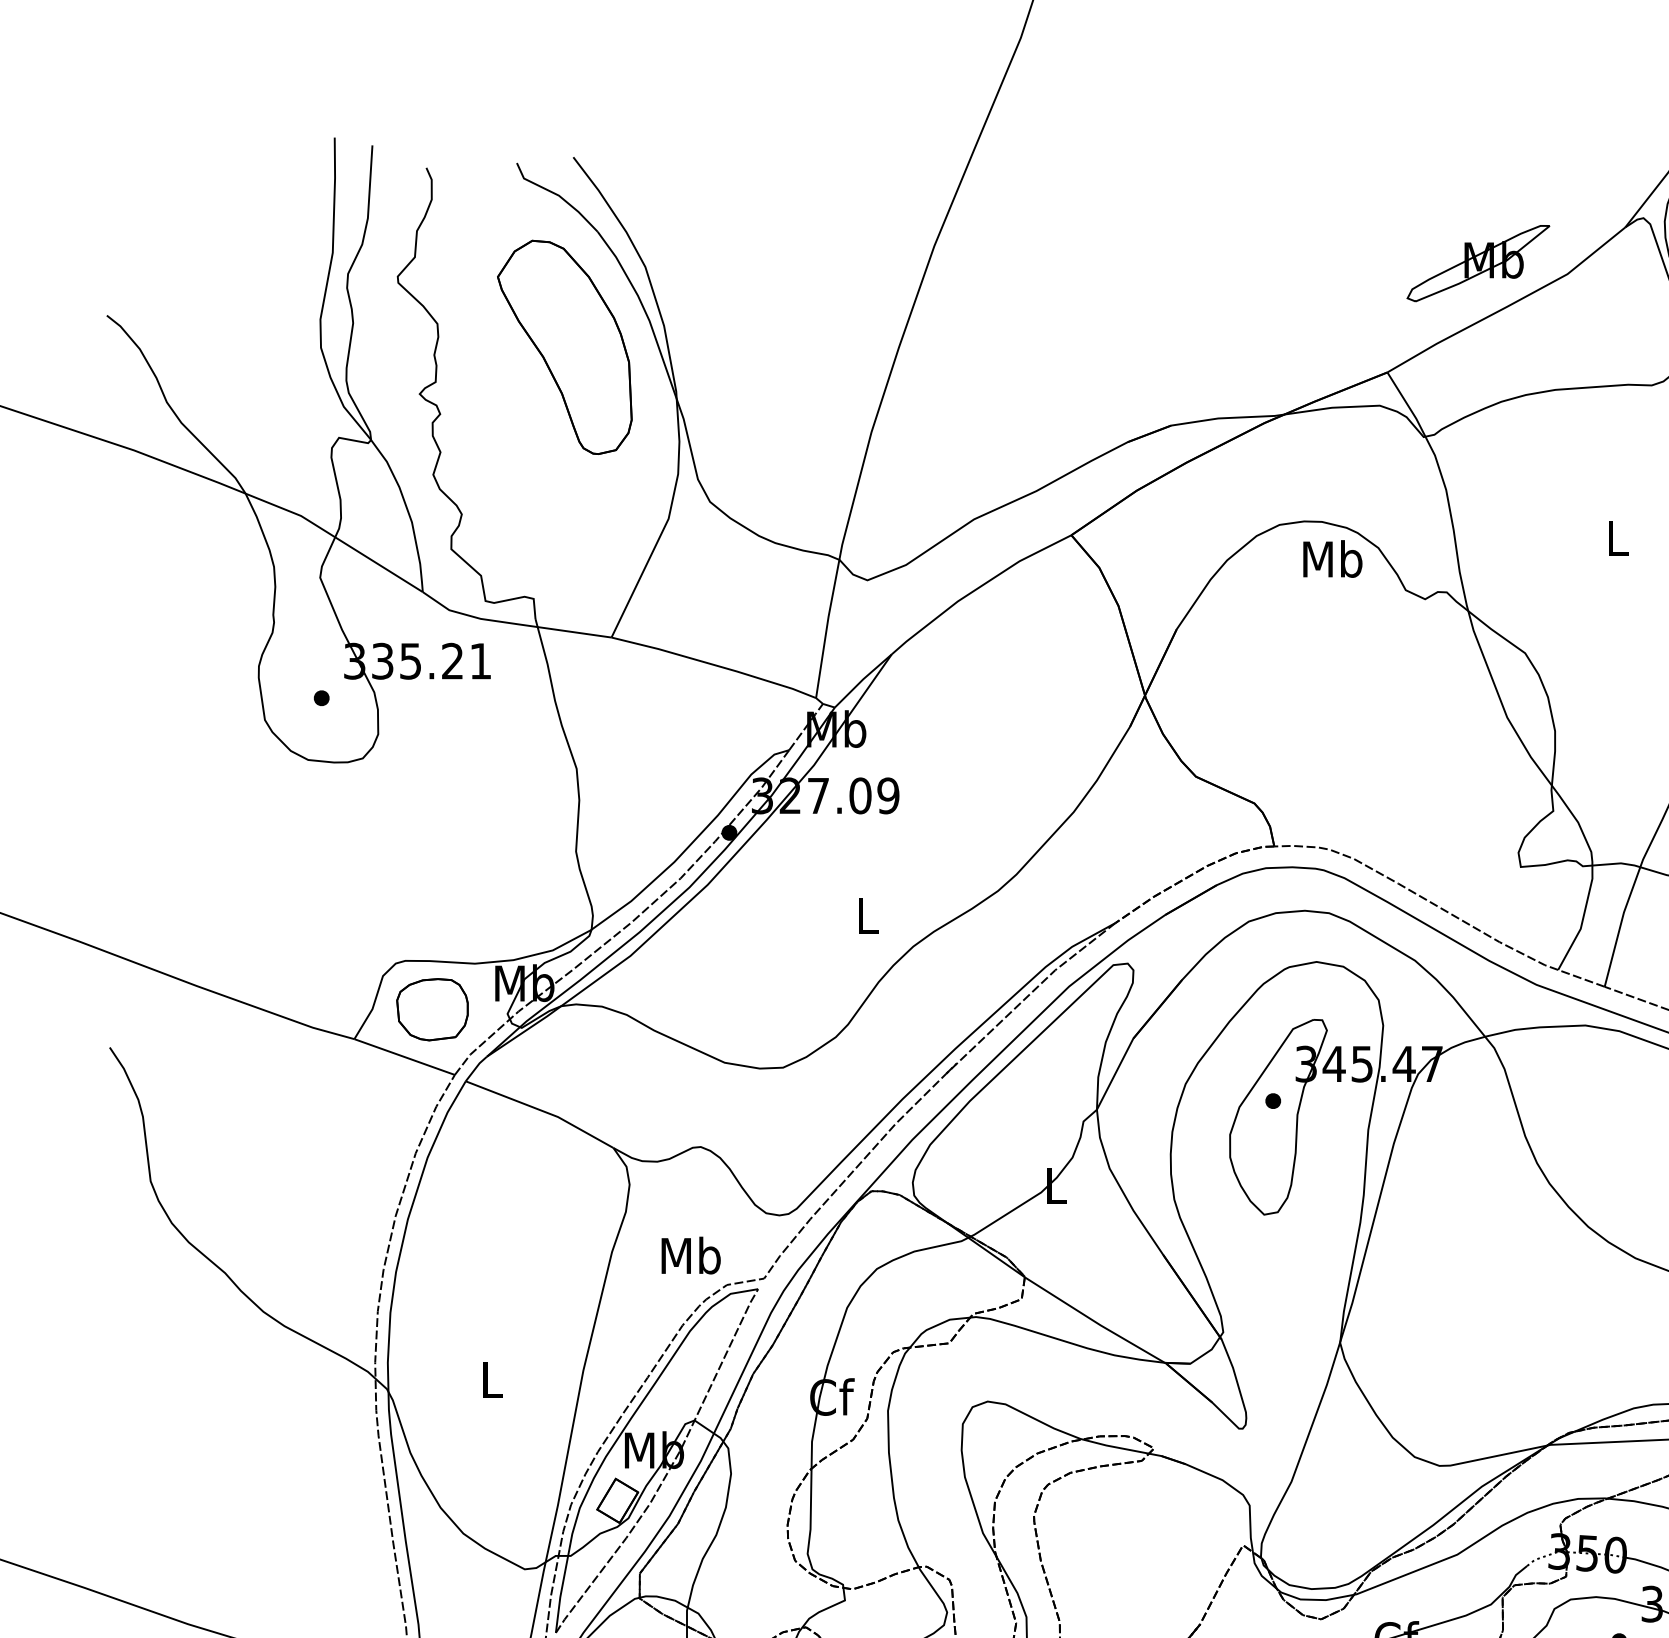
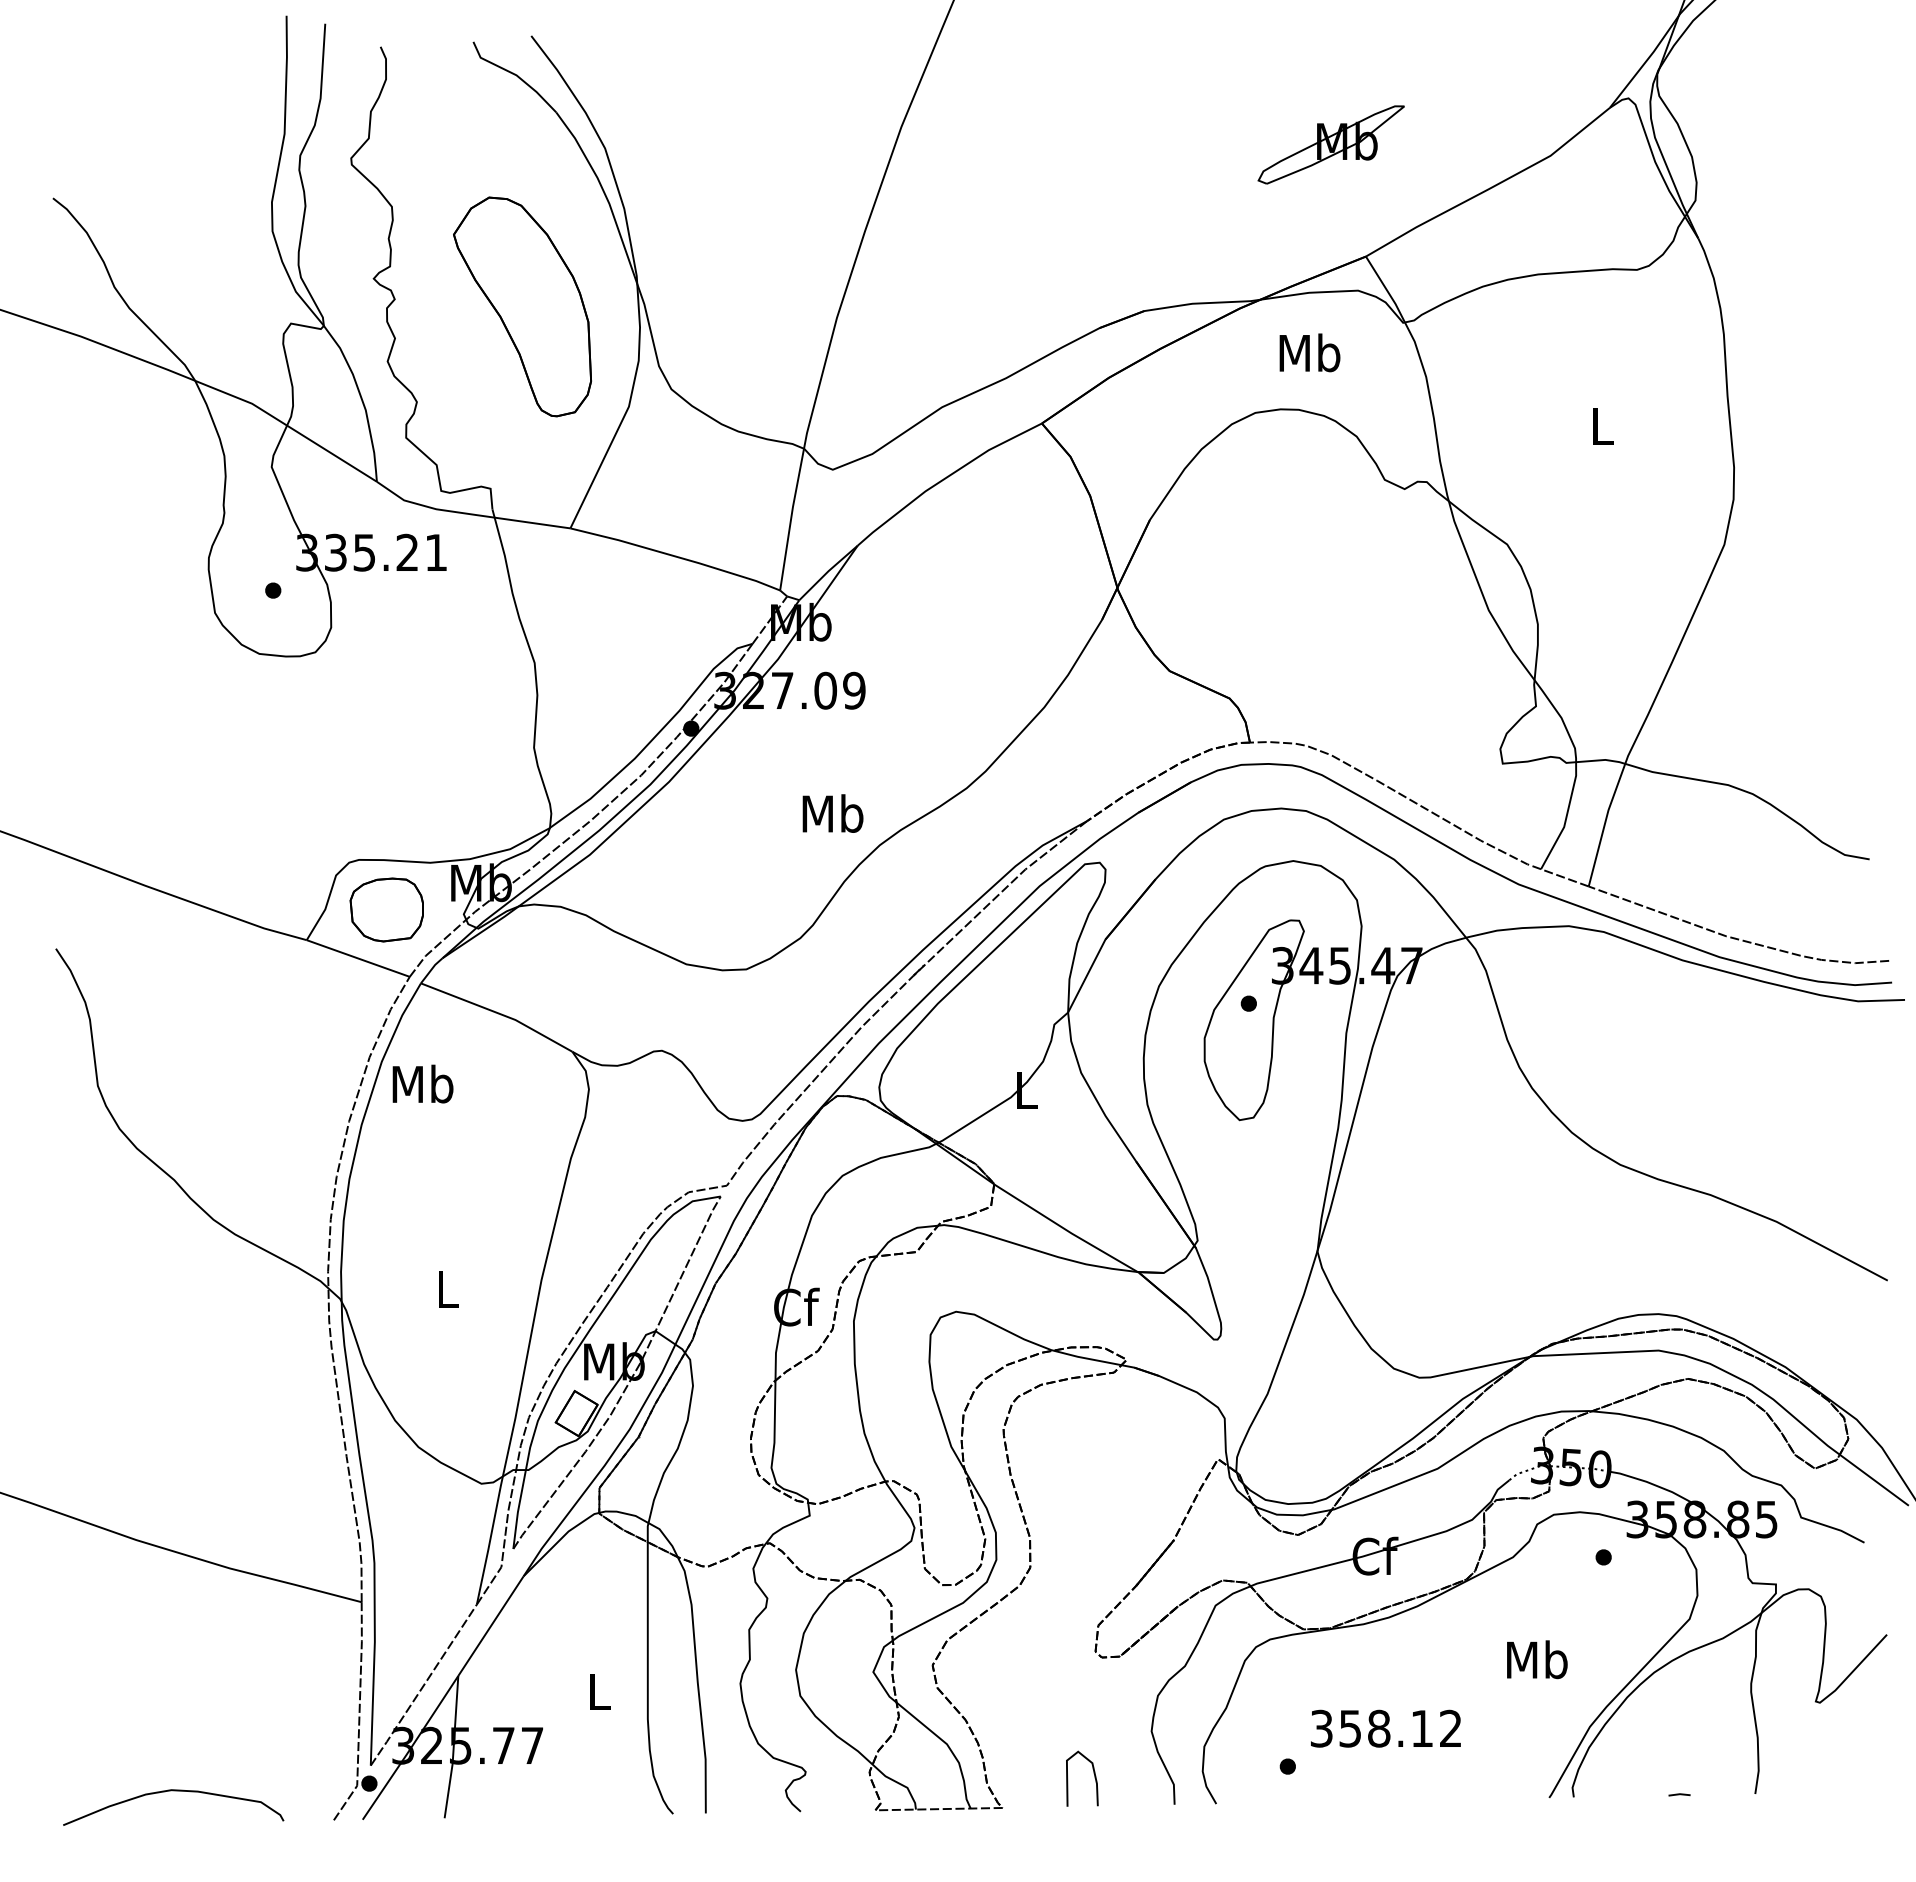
part: (1477, 263) -> (1330, 144), moved
part: (564, 347) -> (522, 306), moved
text: (1332, 558) -> (1309, 352), moved
text: (867, 915) -> (832, 813), L -> Mb
text: (690, 1255) -> (422, 1083), moved

